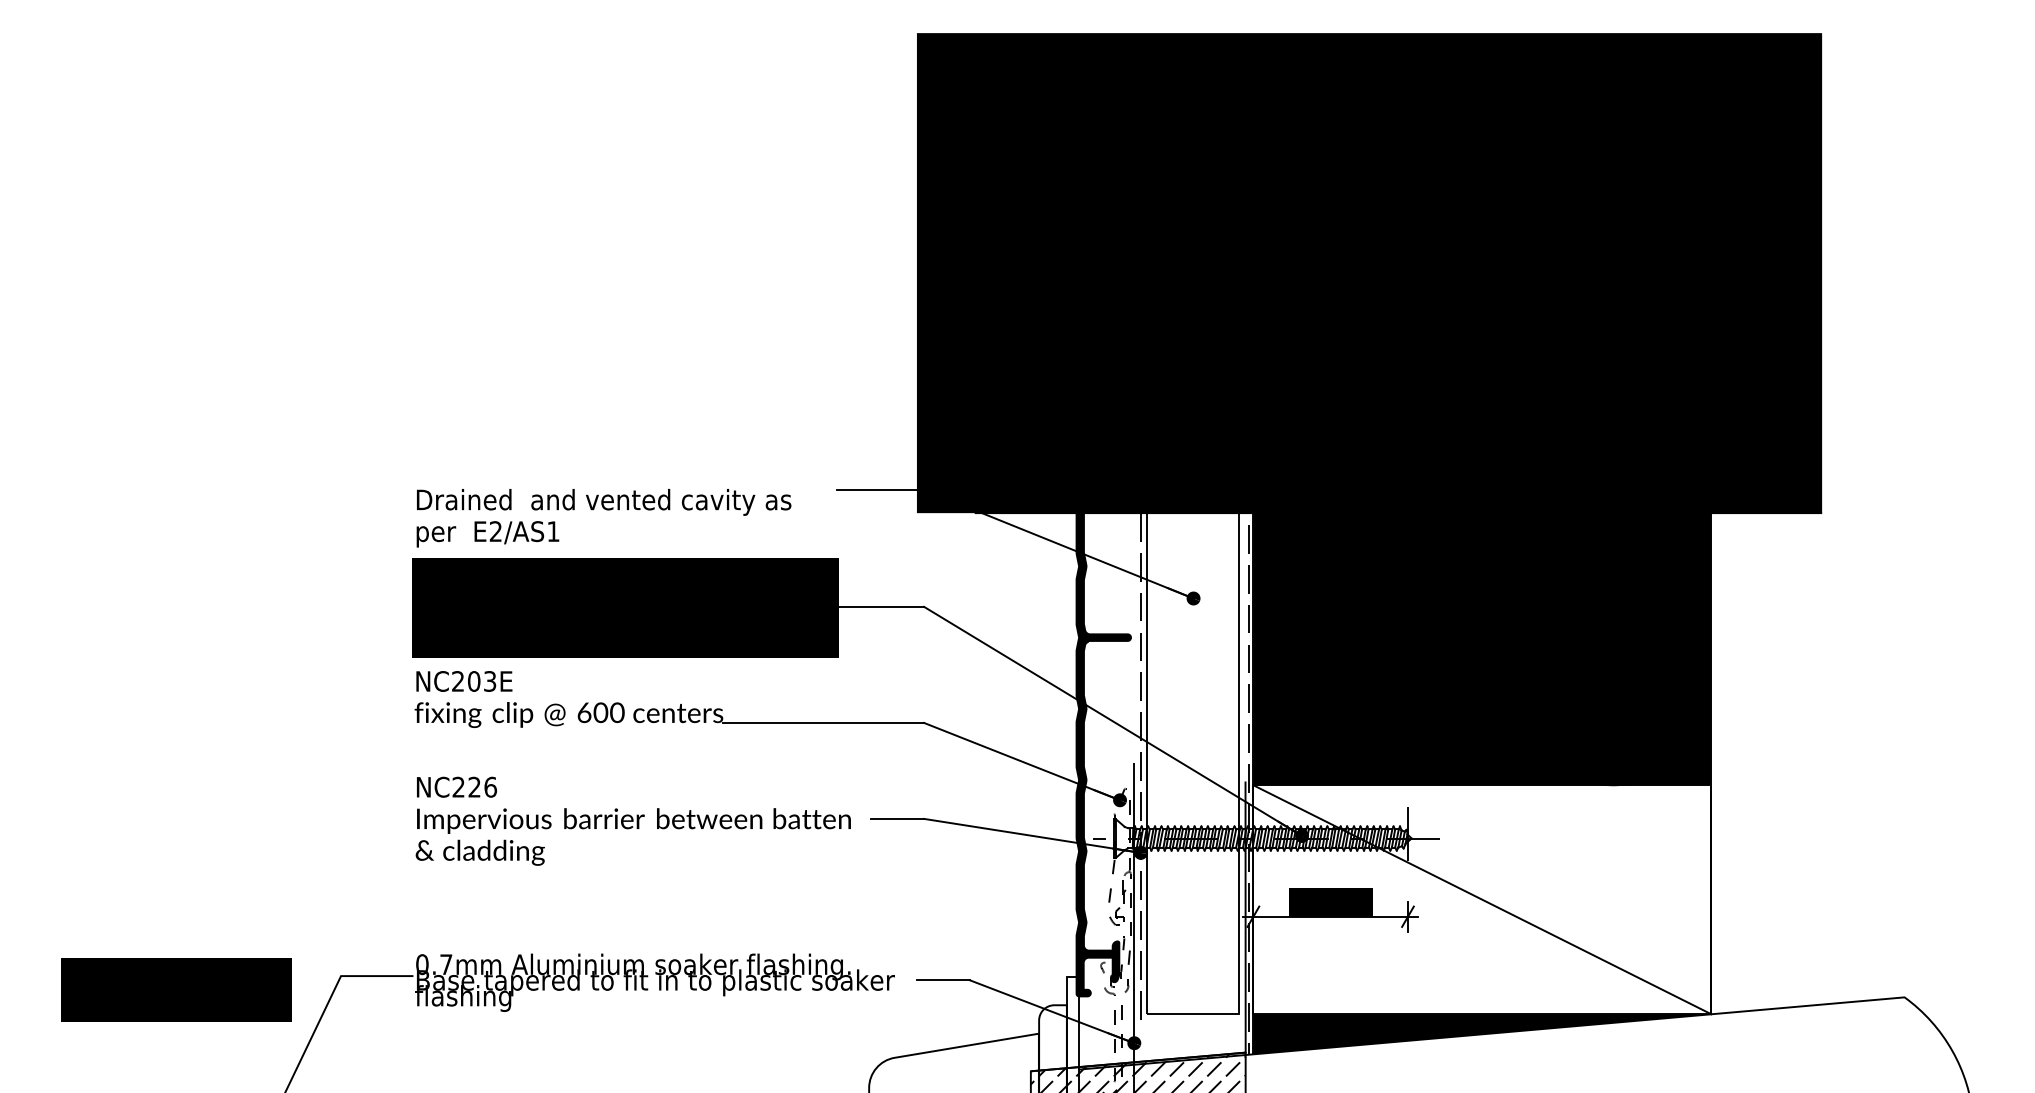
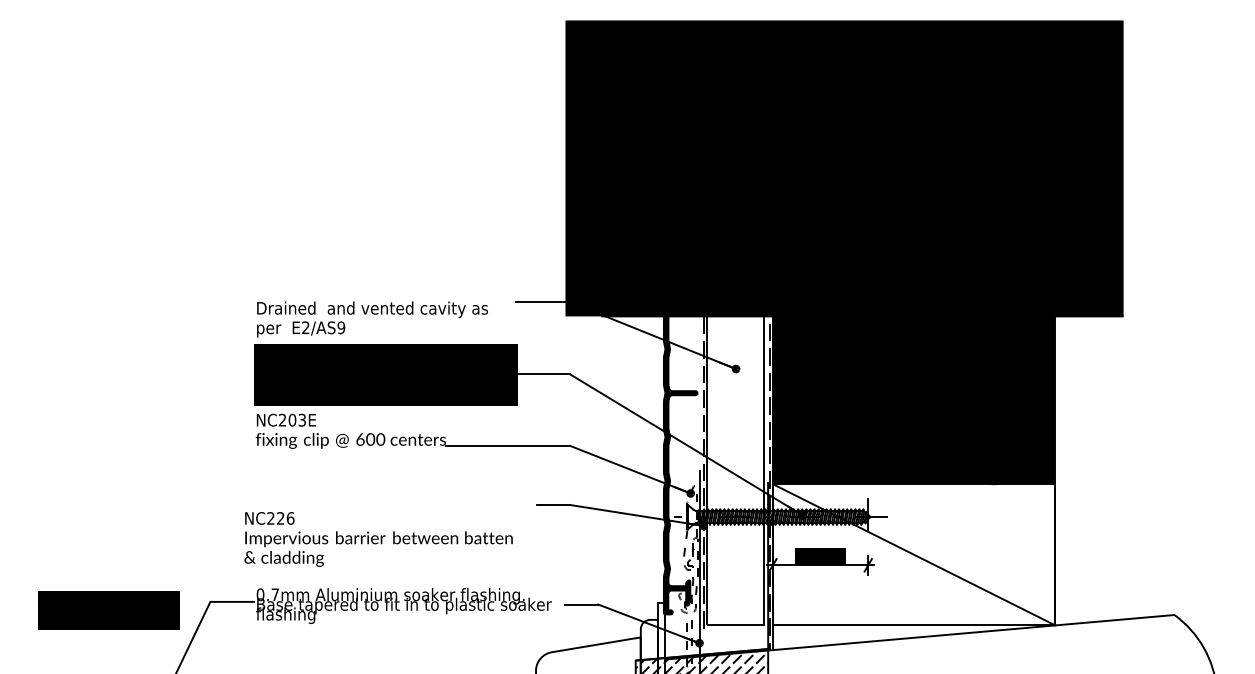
text: (553, 531) -> (341, 327), E2/AS1 -> E2/AS9
text: (633, 821) -> (378, 539), moved
fill: (1481, 1033) -> (913, 637), removed

